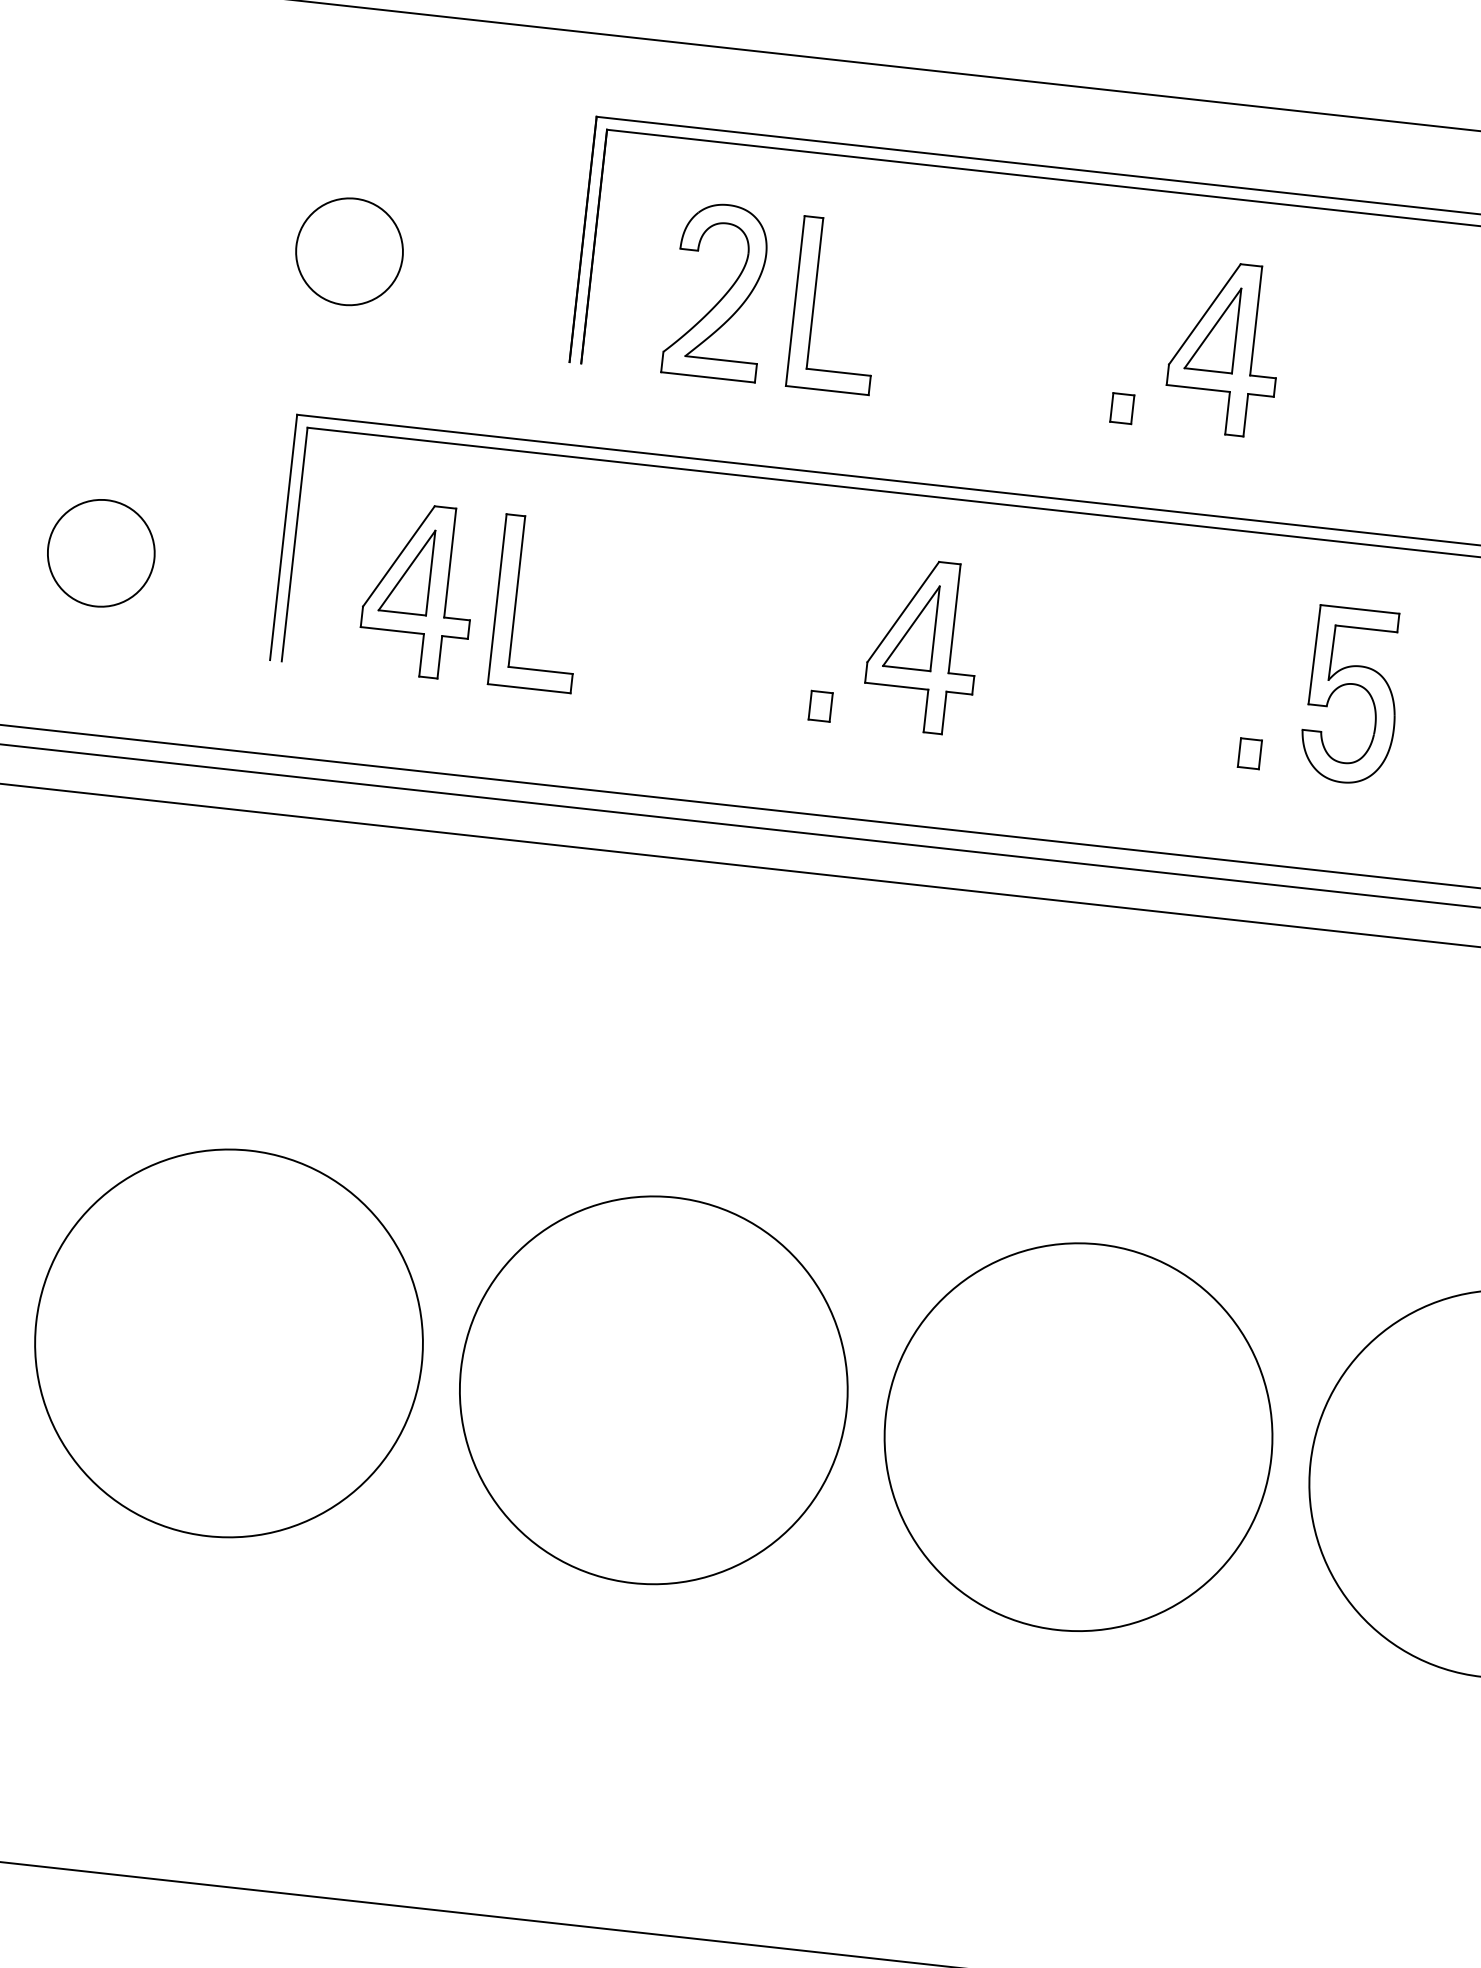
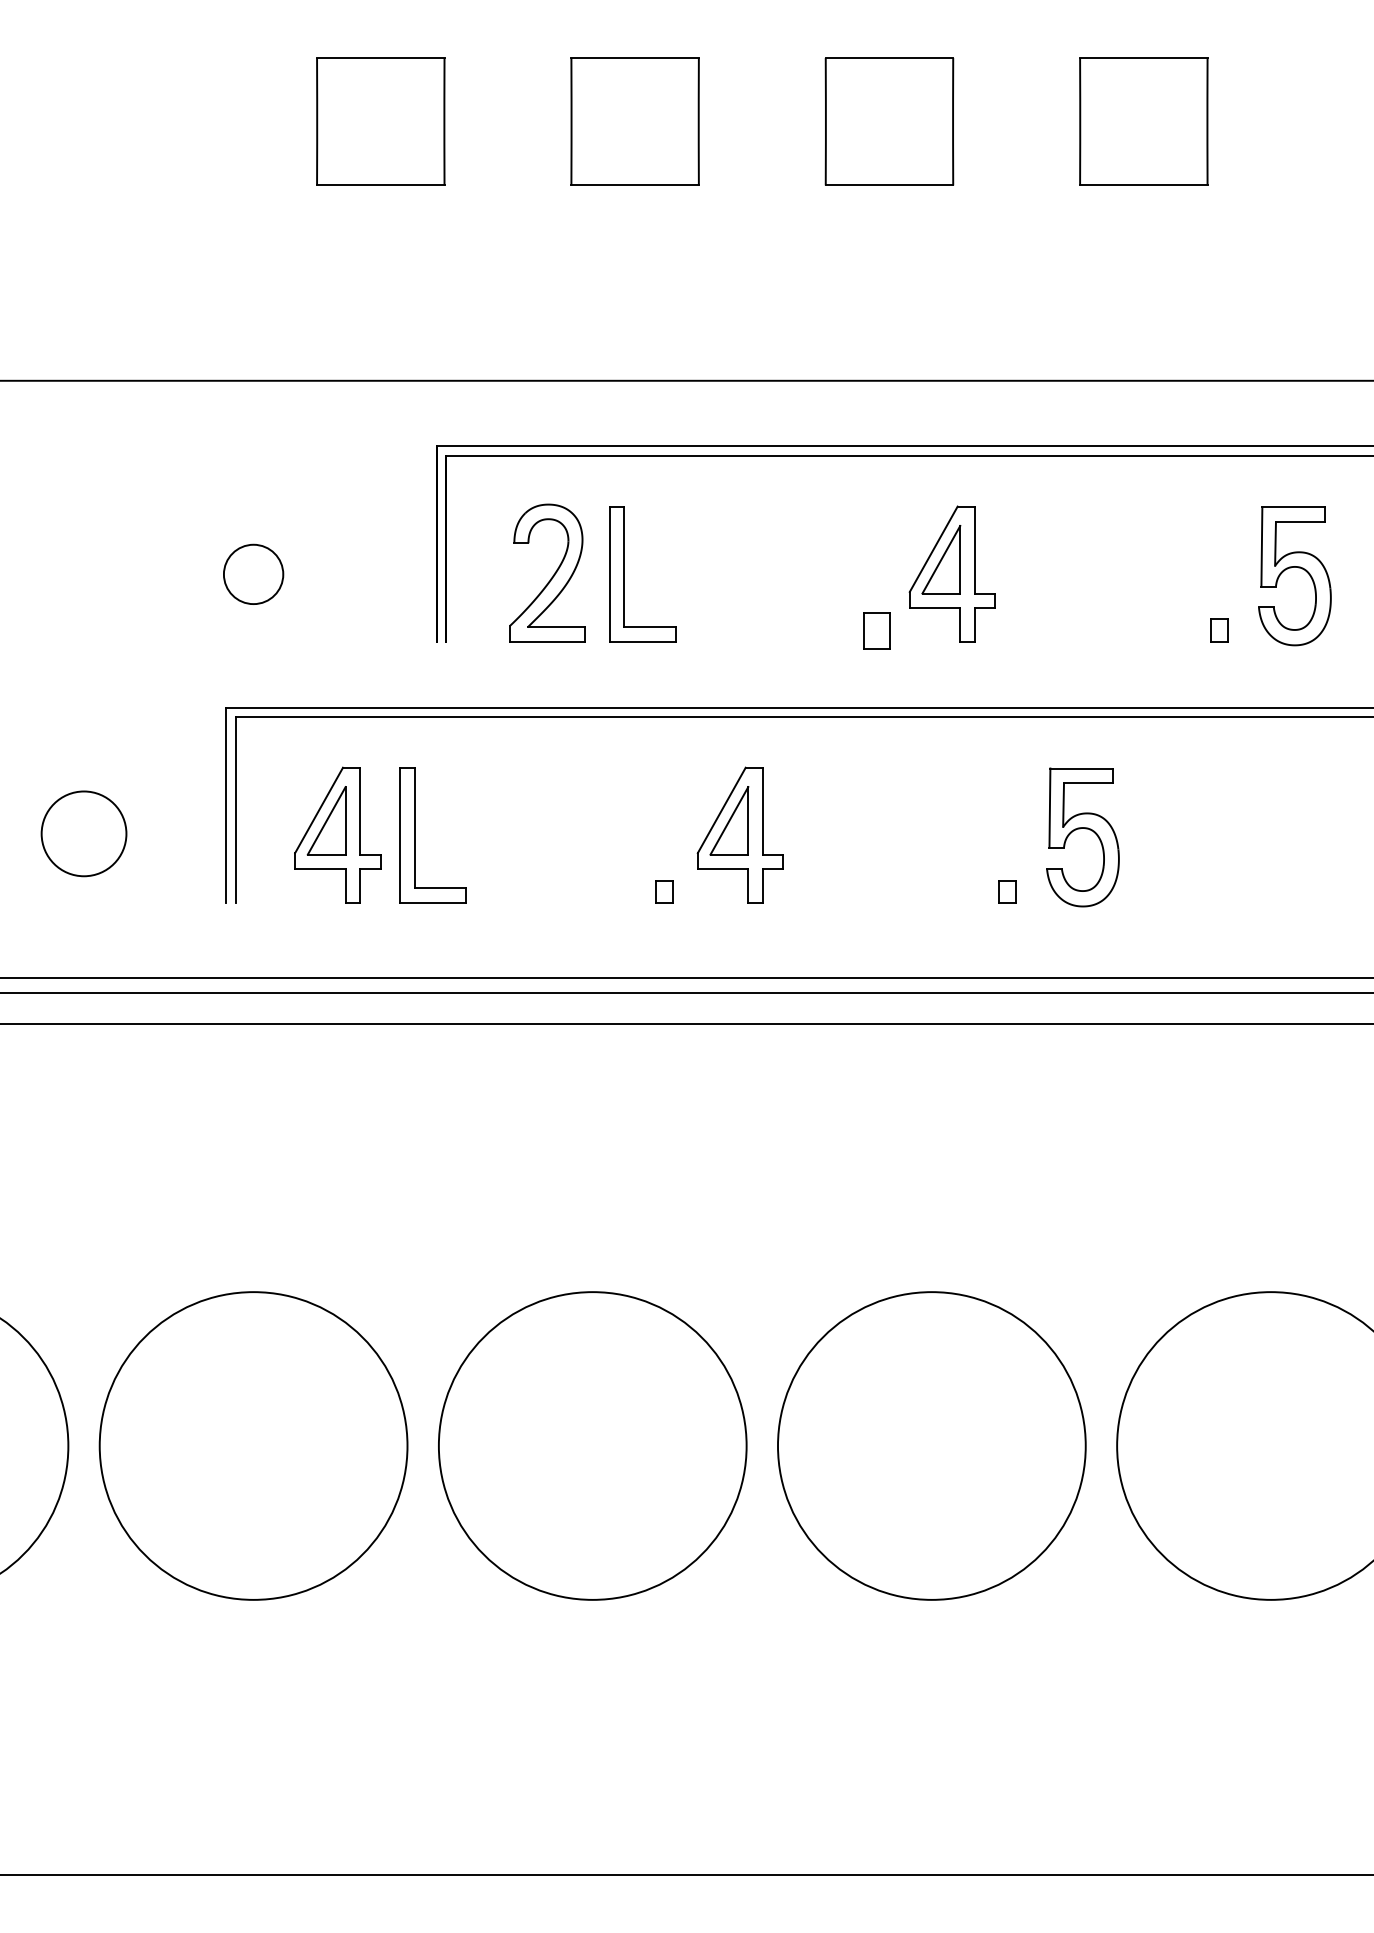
circle: (349, 251) -> (253, 574), size x0.7
part: (1121, 408) -> (876, 630), size x1.6

